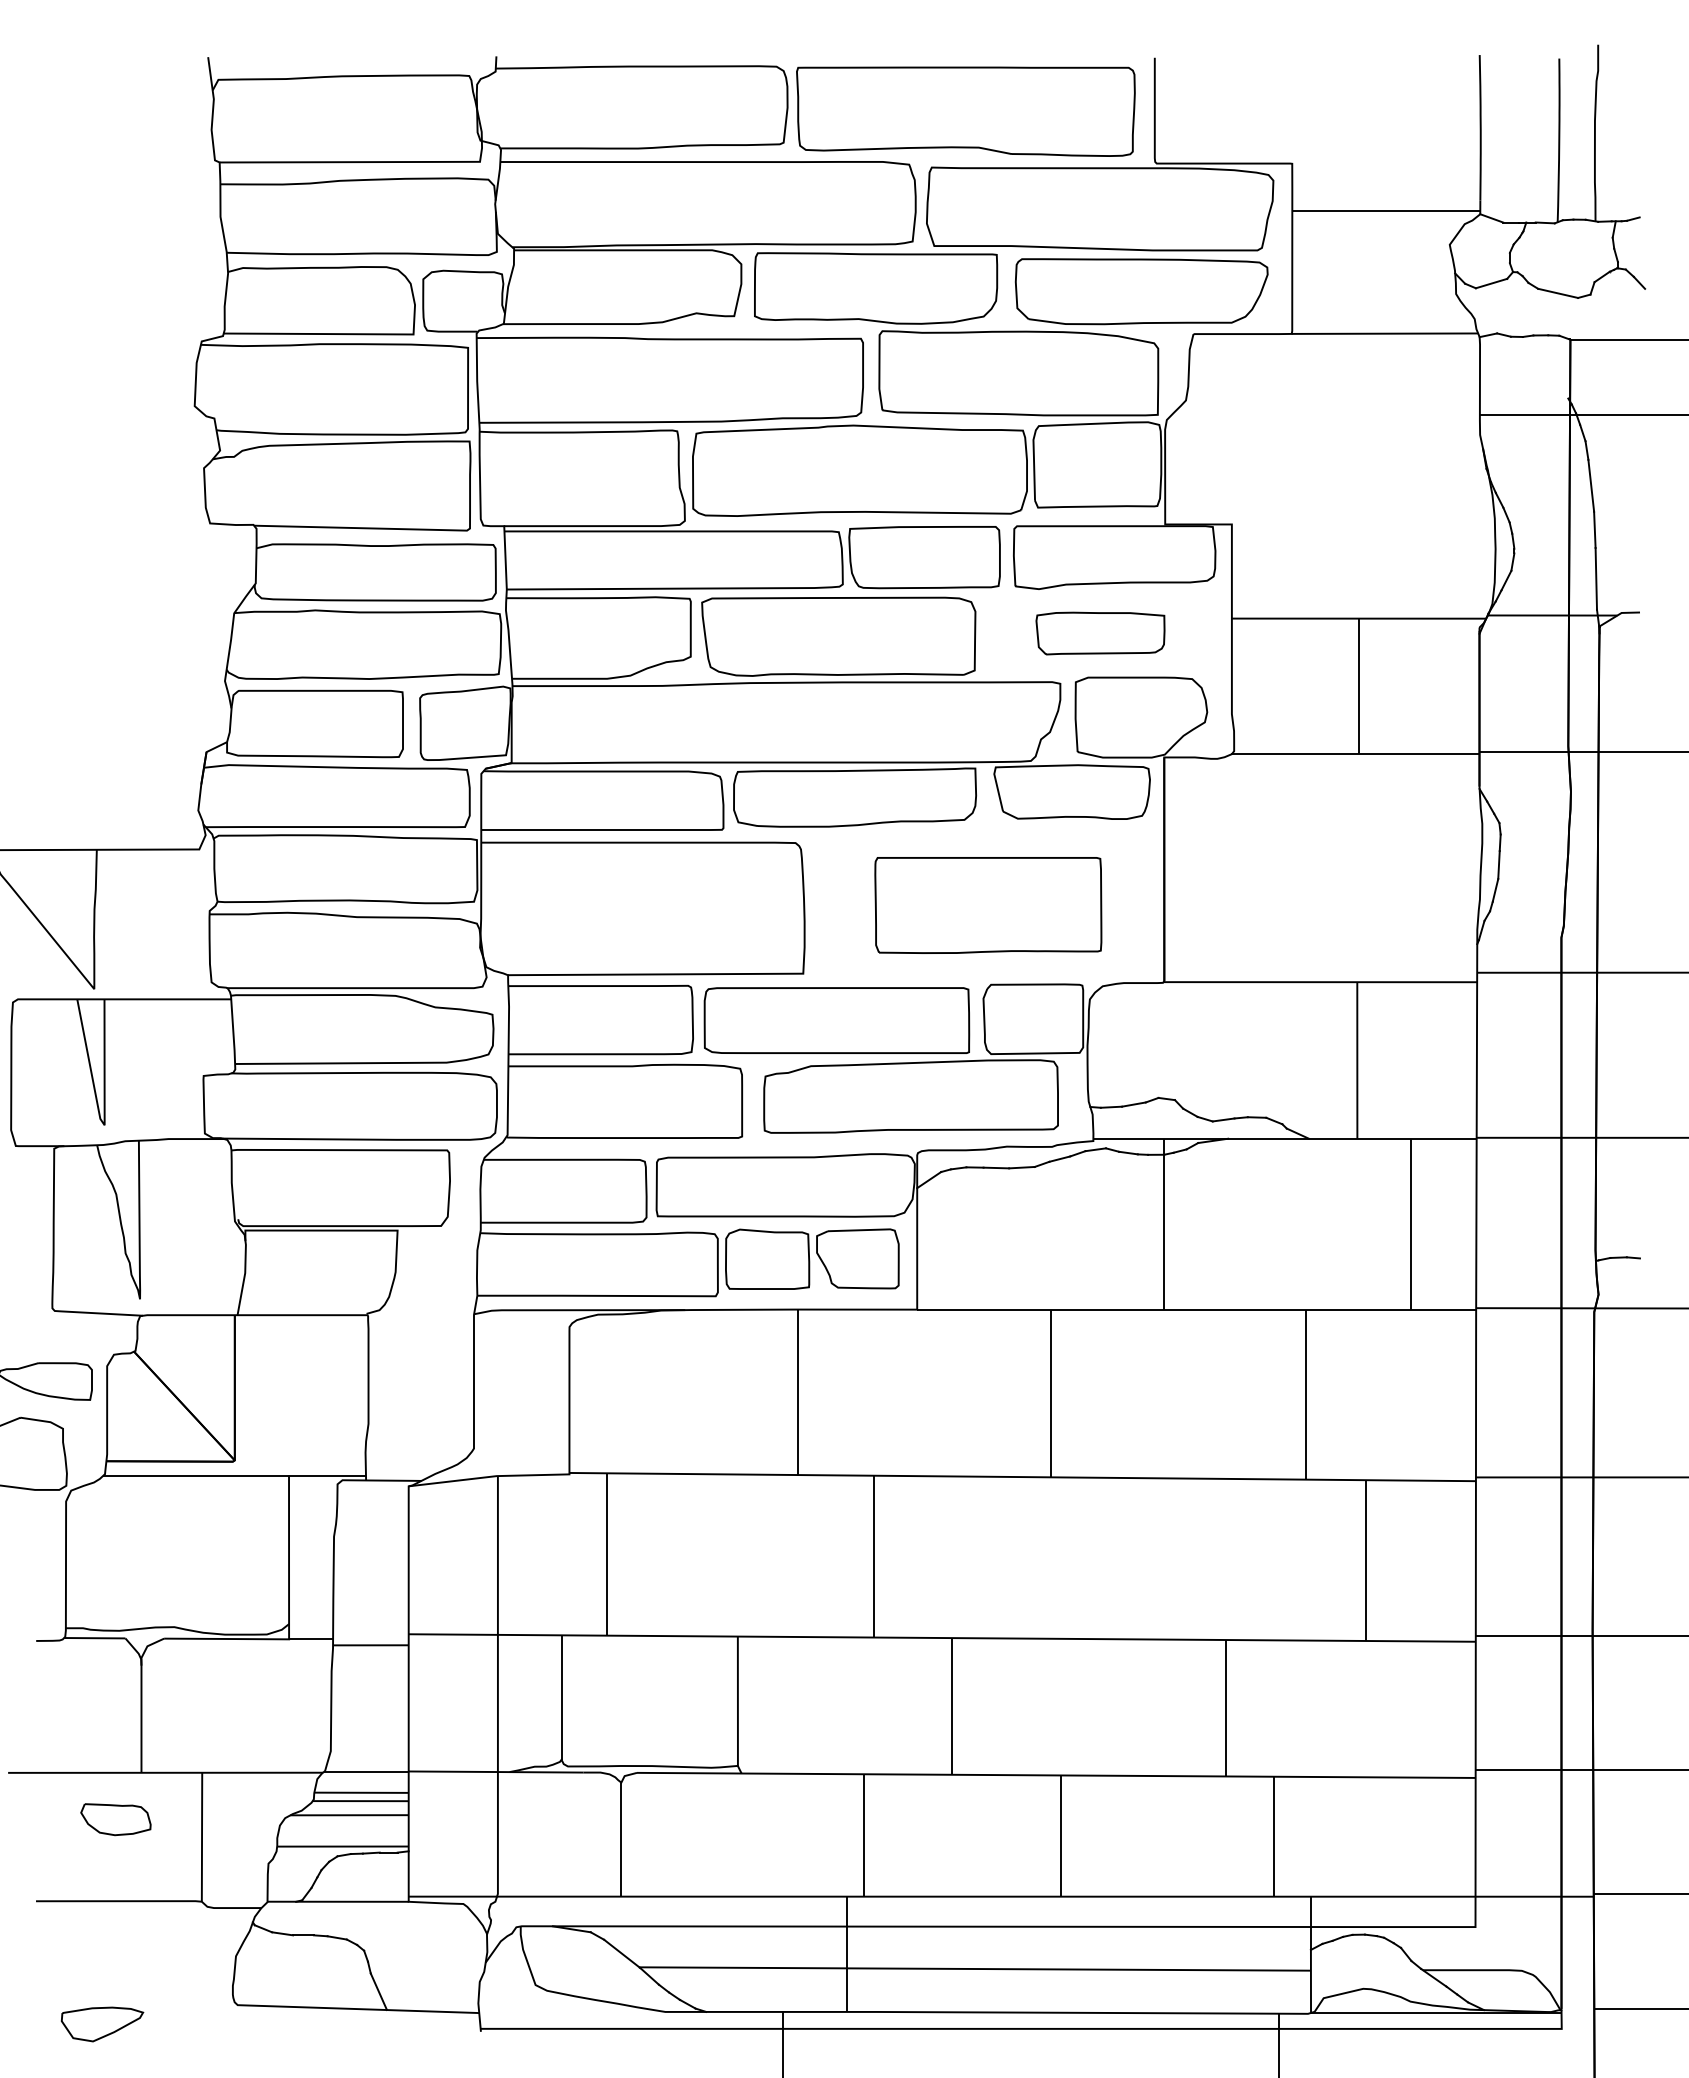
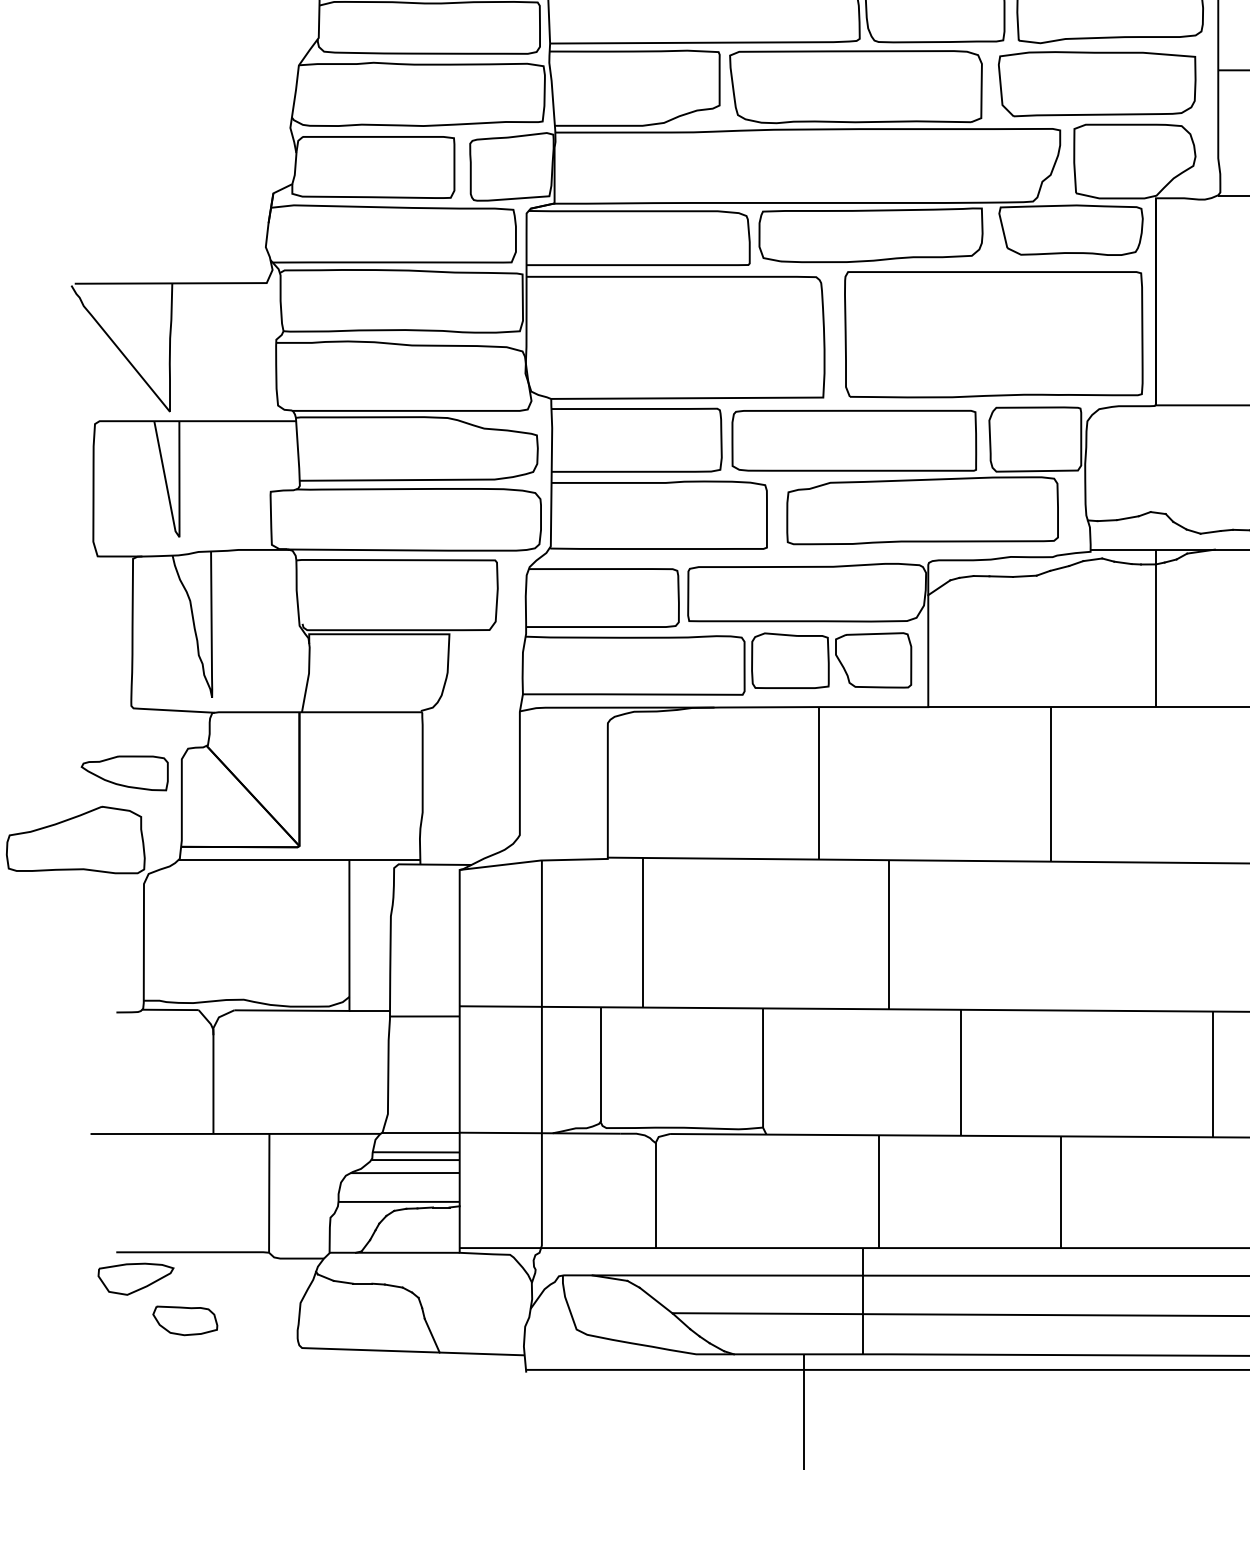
part: (1100, 633) -> (1097, 84), size x1.67
part: (988, 905) -> (993, 334), size x1.43
part: (115, 1819) -> (184, 1320), moved
part: (102, 2024) -> (136, 1279), moved

